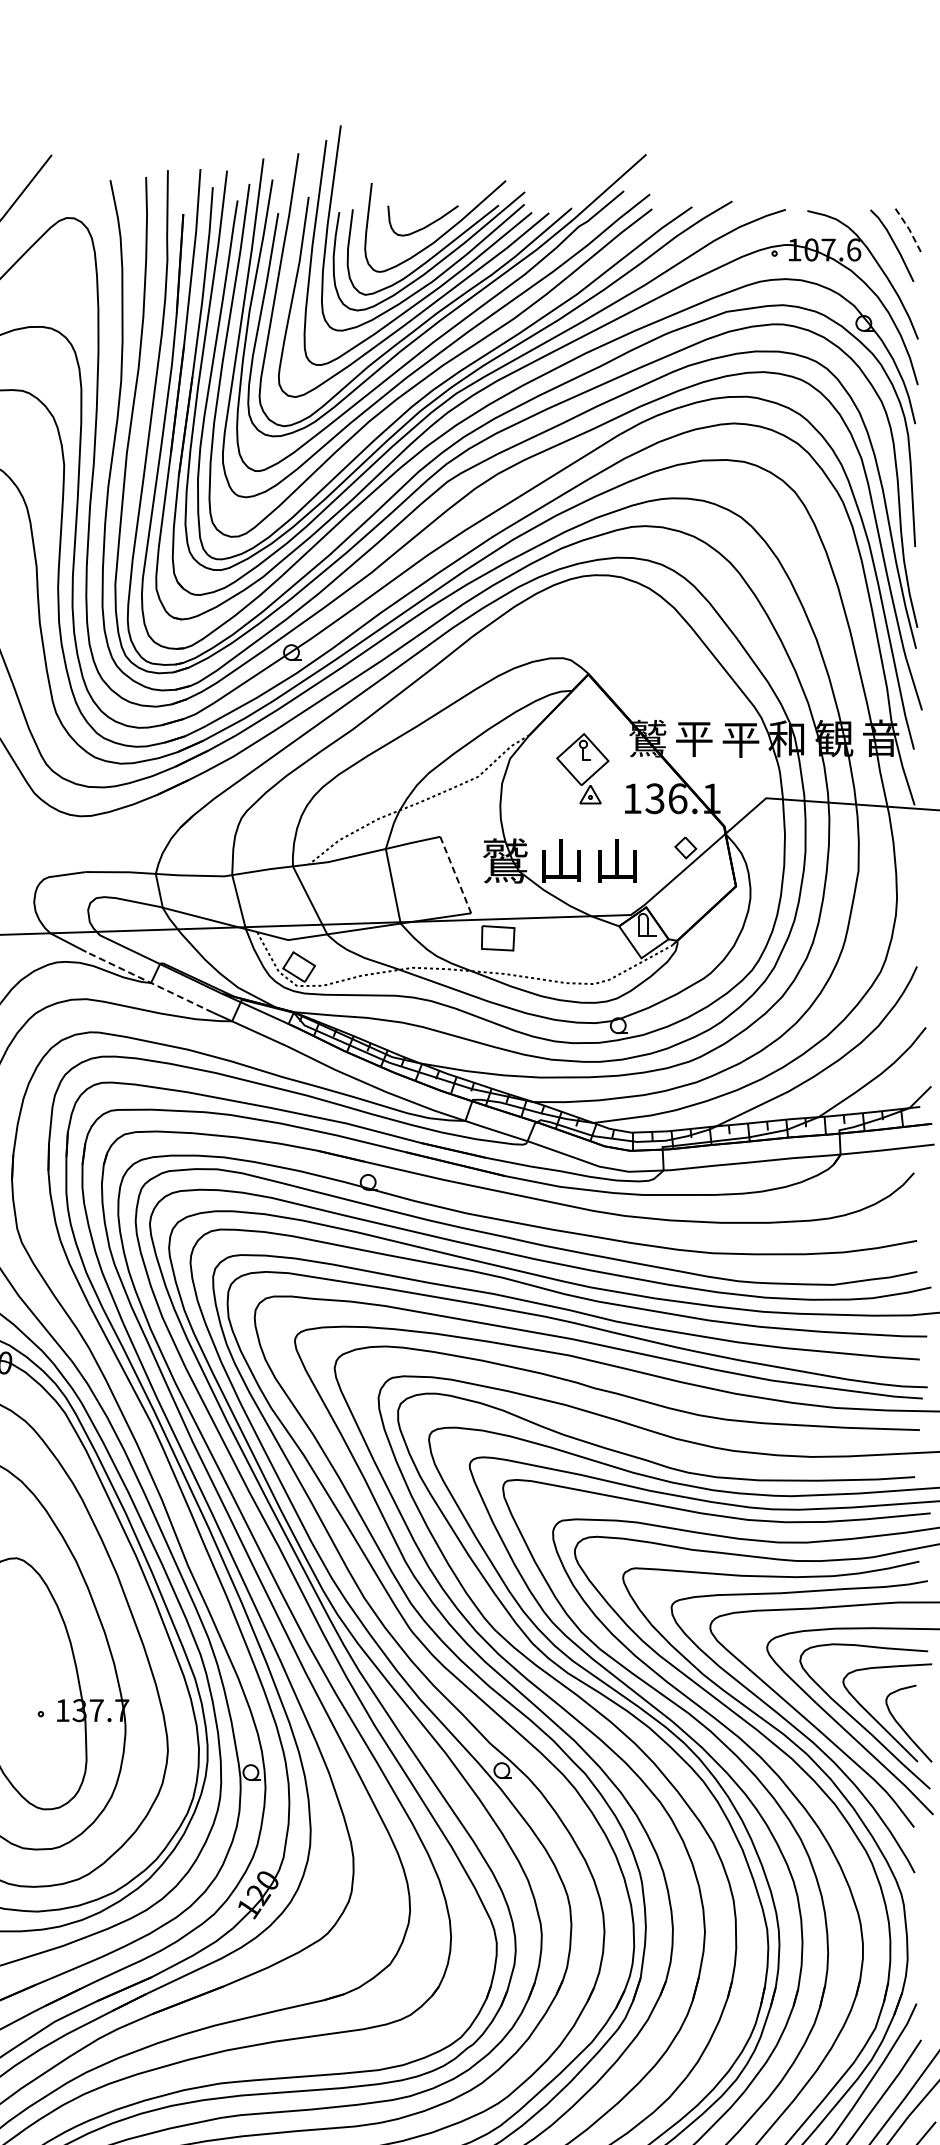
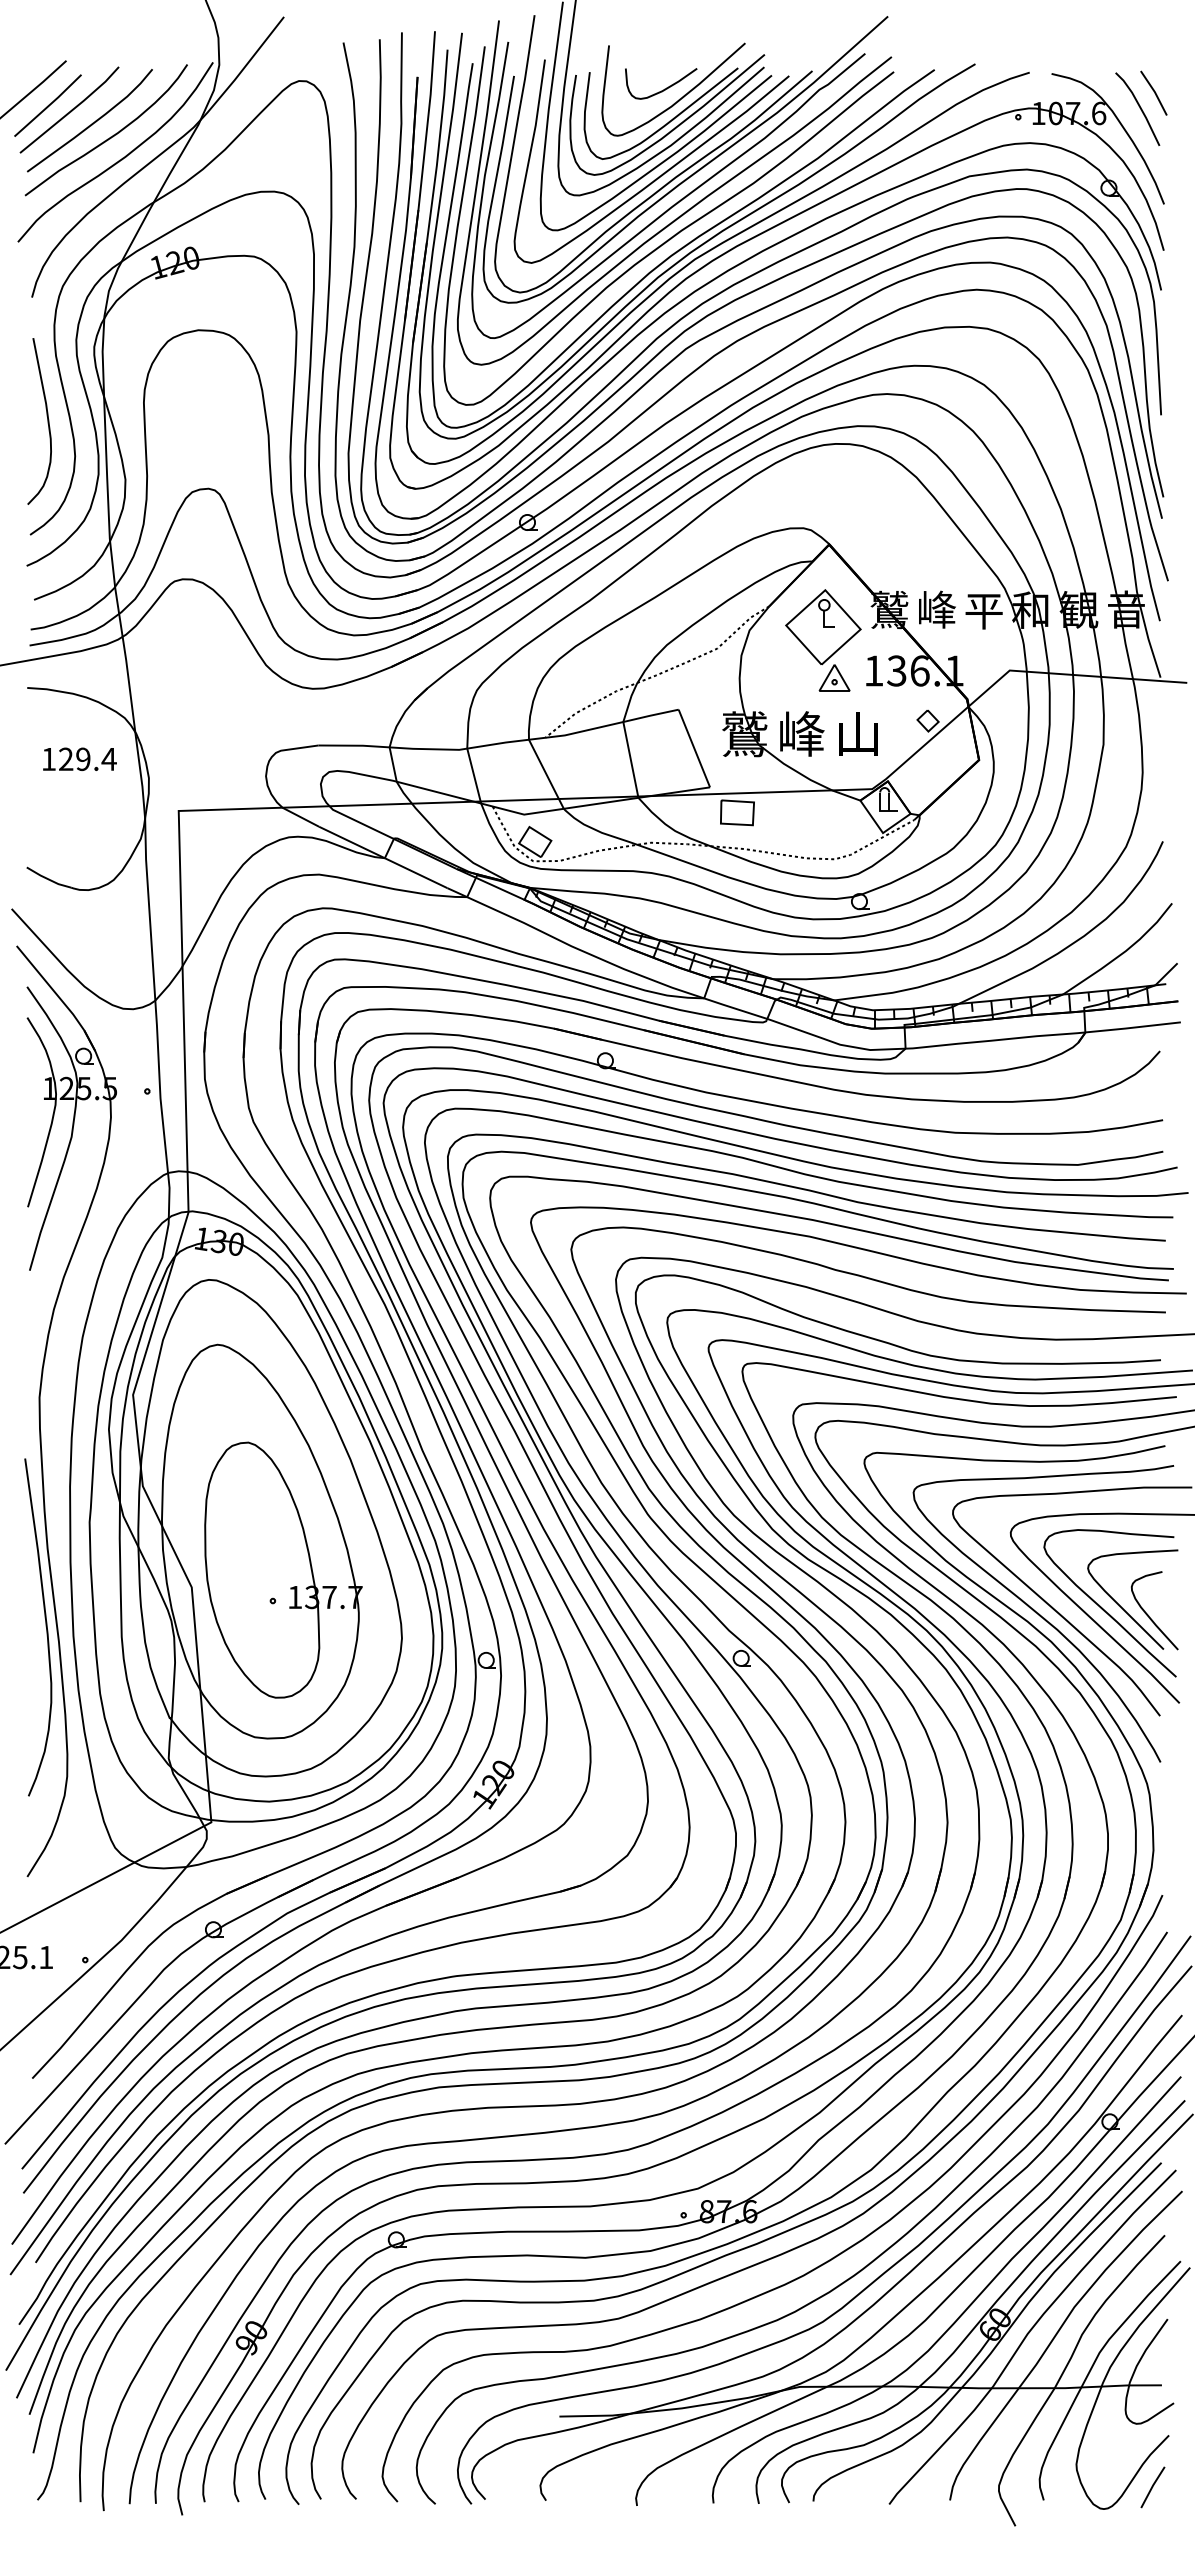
line: (908, 229) -> (1154, 92), dashed -> solid
text: (694, 738) -> (936, 609), 平 -> 峰
part: (582, 768) -> (823, 640), size x1.43
text: (562, 860) -> (802, 733), 山 -> 峰
line: (455, 875) -> (694, 748), dashed -> solid
line: (148, 982) -> (382, 857), dashed -> solid

